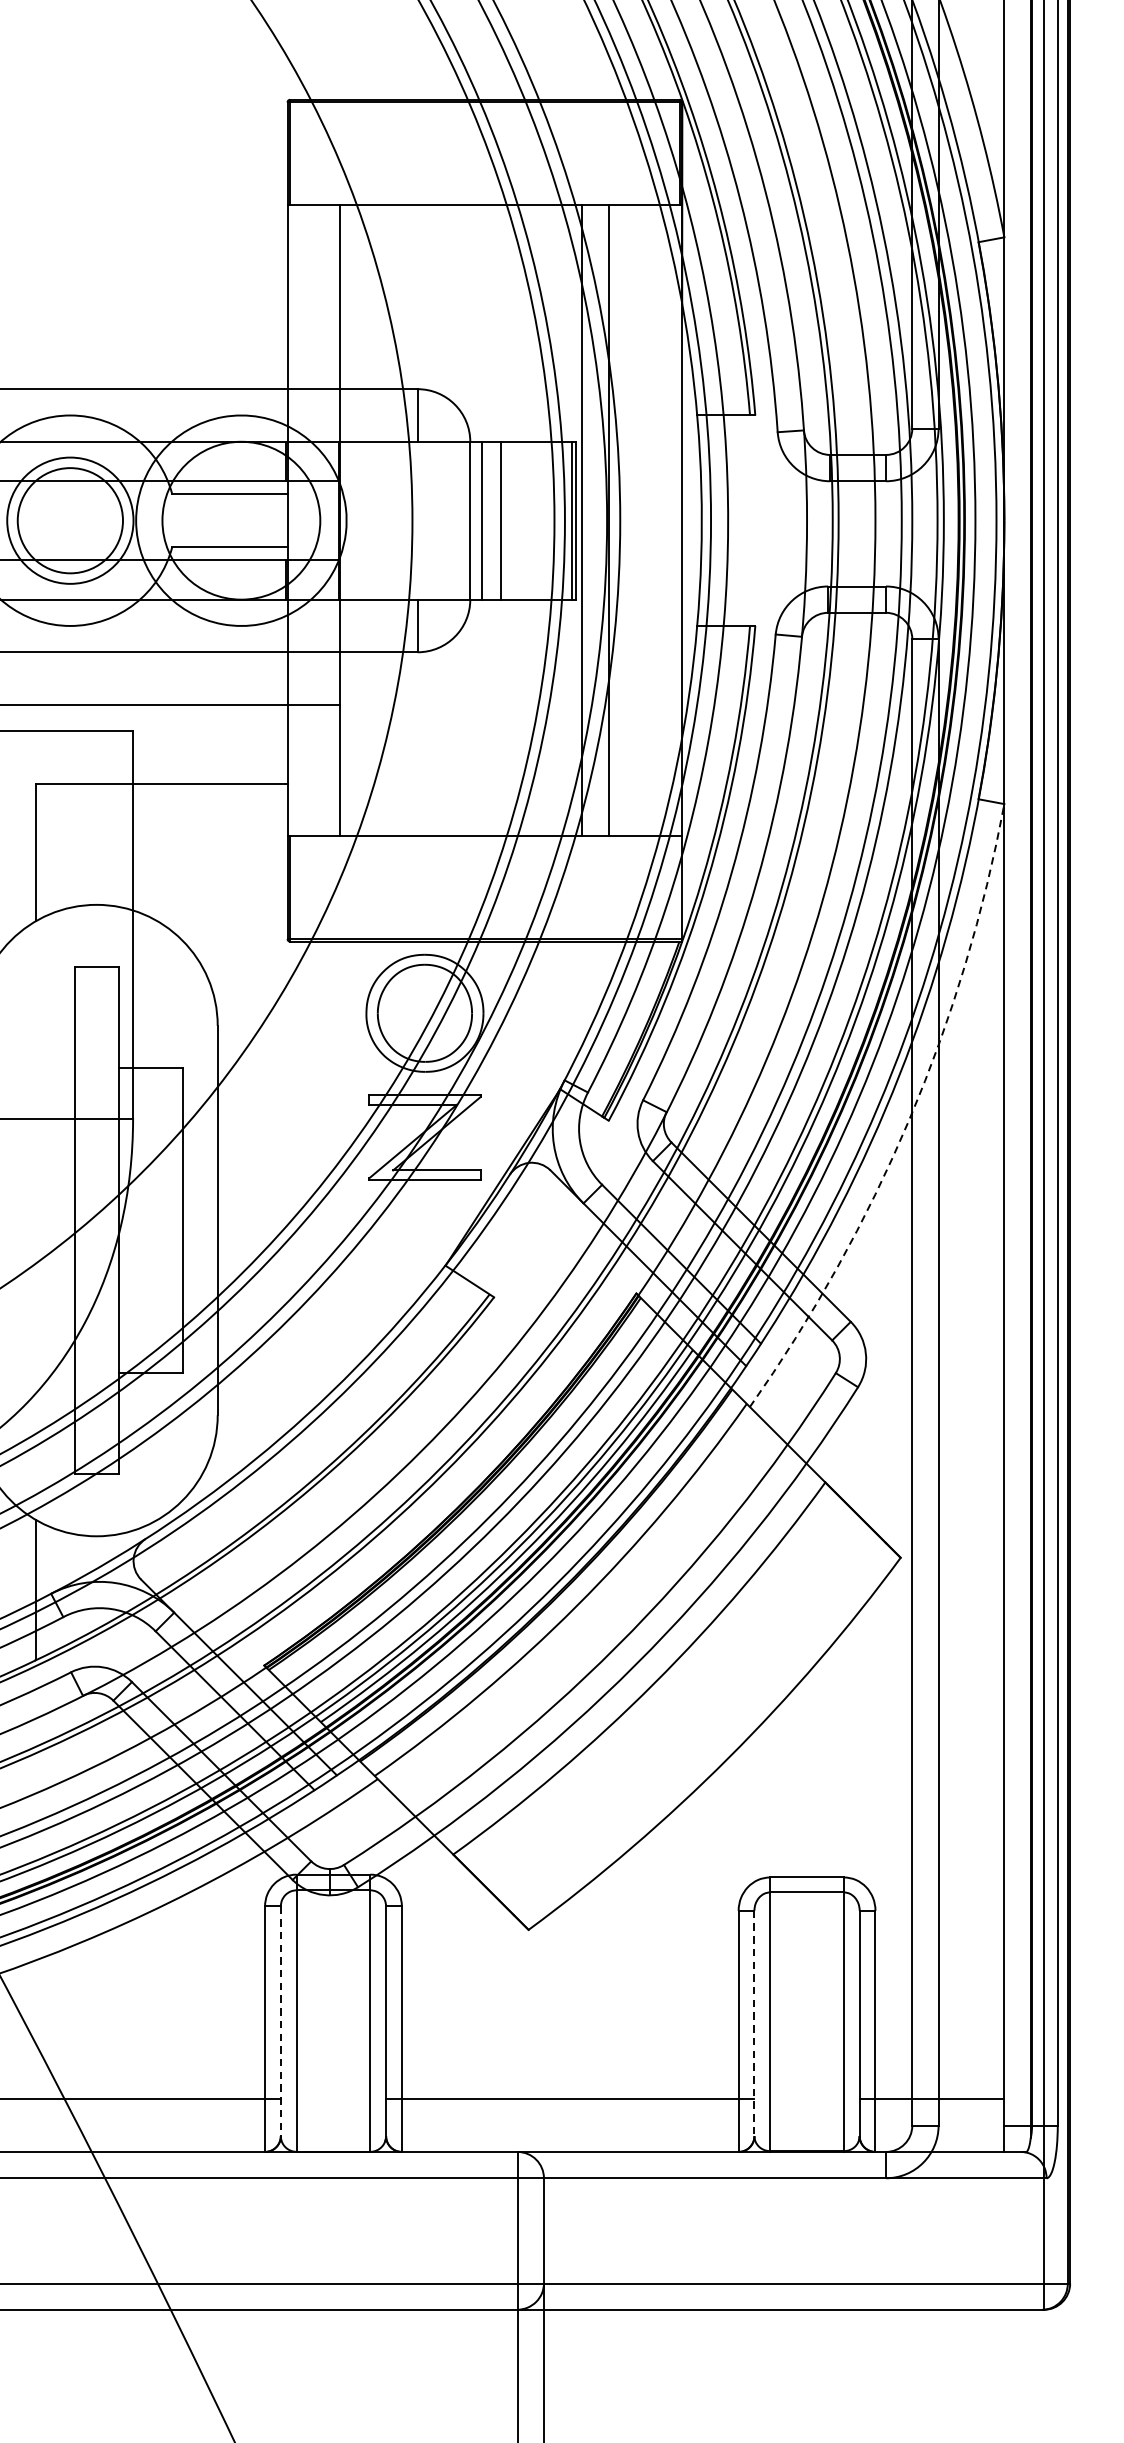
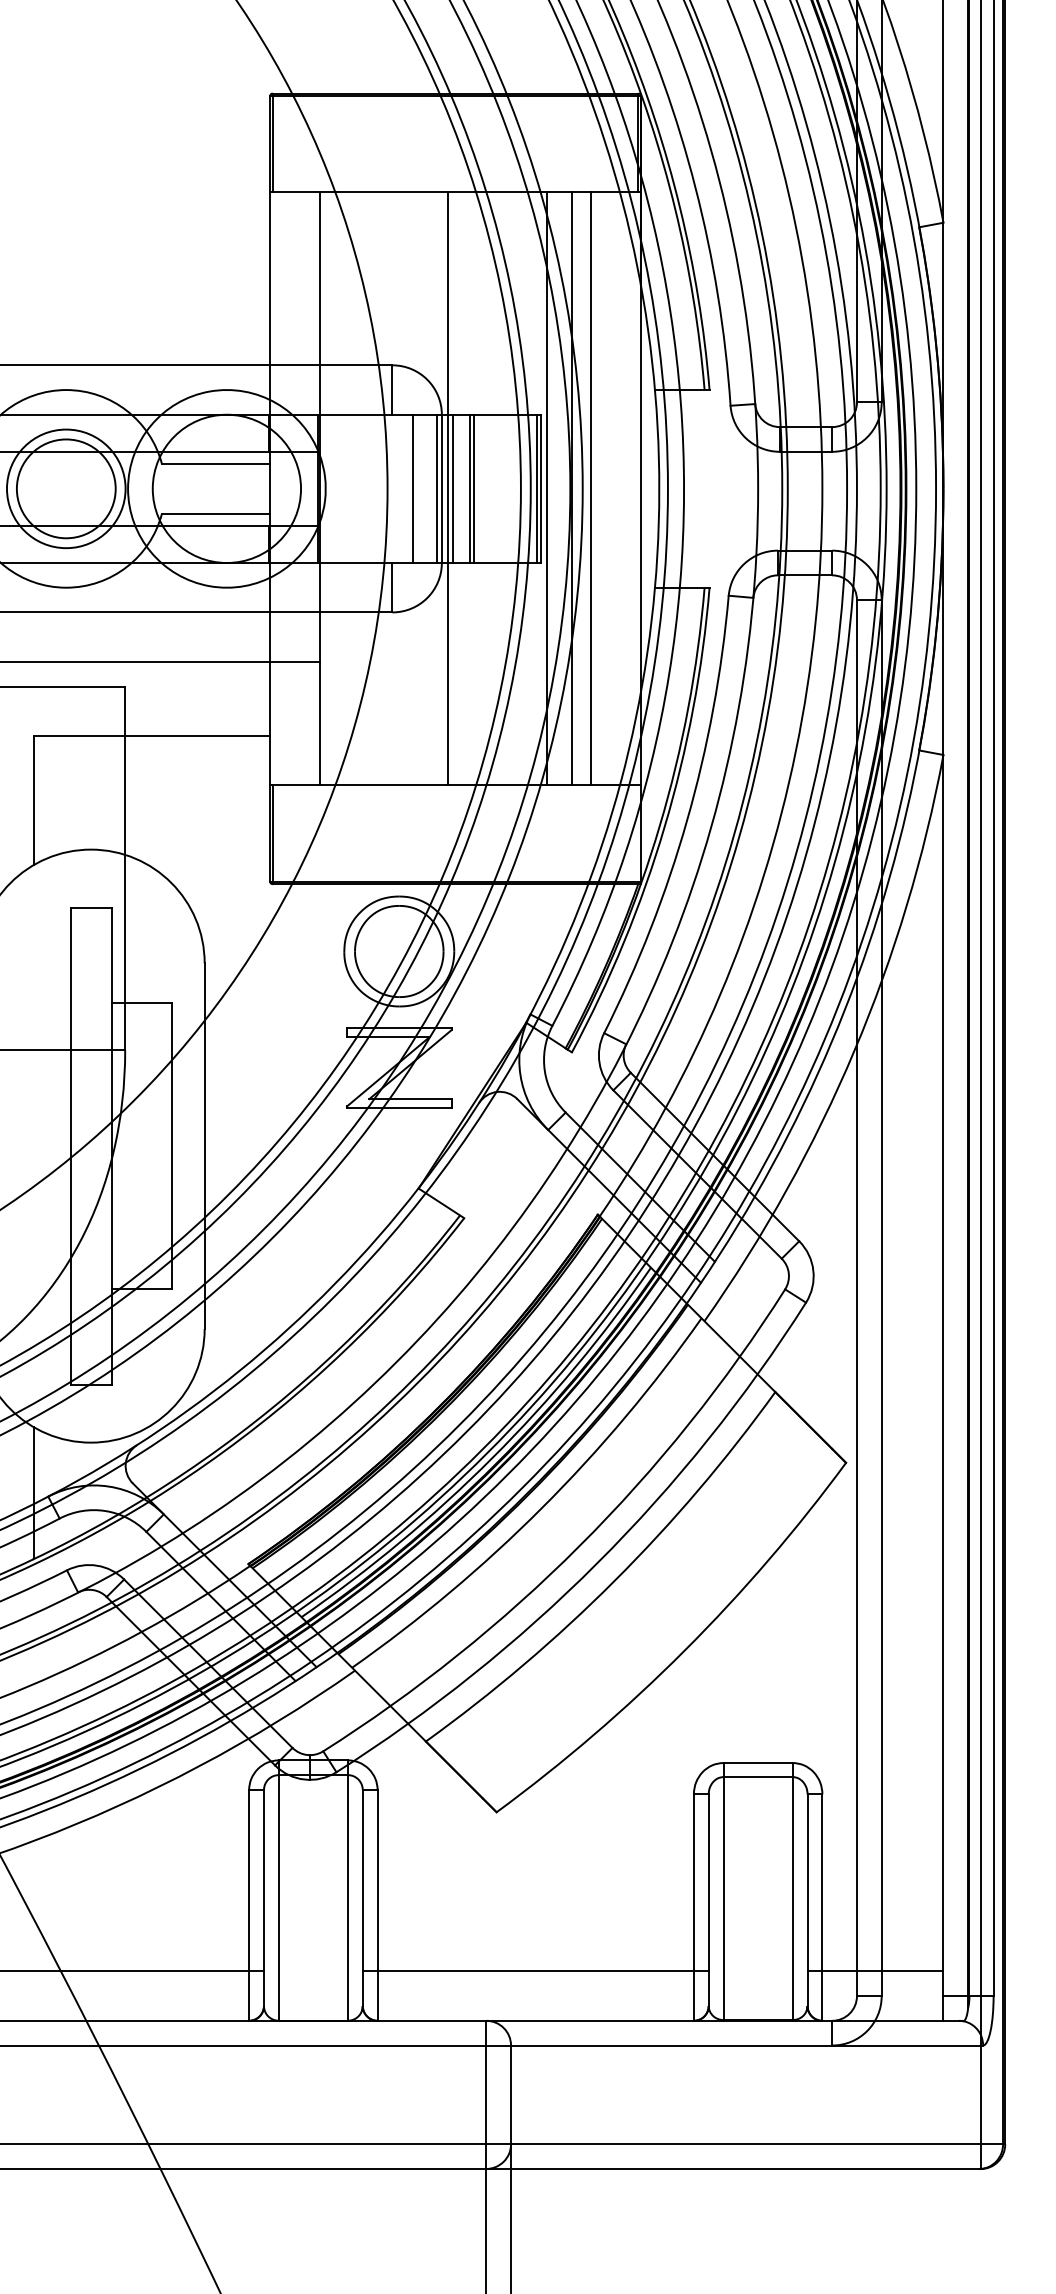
line: (440, 520) -> (413, 488), added
line: (465, 520) -> (437, 488), added
line: (477, 520) -> (448, 488), added
line: (503, 520) -> (473, 488), added
line: (629, 520) -> (591, 488), added
arc: (909, 1118) -> (854, 1050), dashed -> solid
line: (280, 2021) -> (263, 1898), dashed -> solid
line: (754, 2023) -> (708, 1900), dashed -> solid

